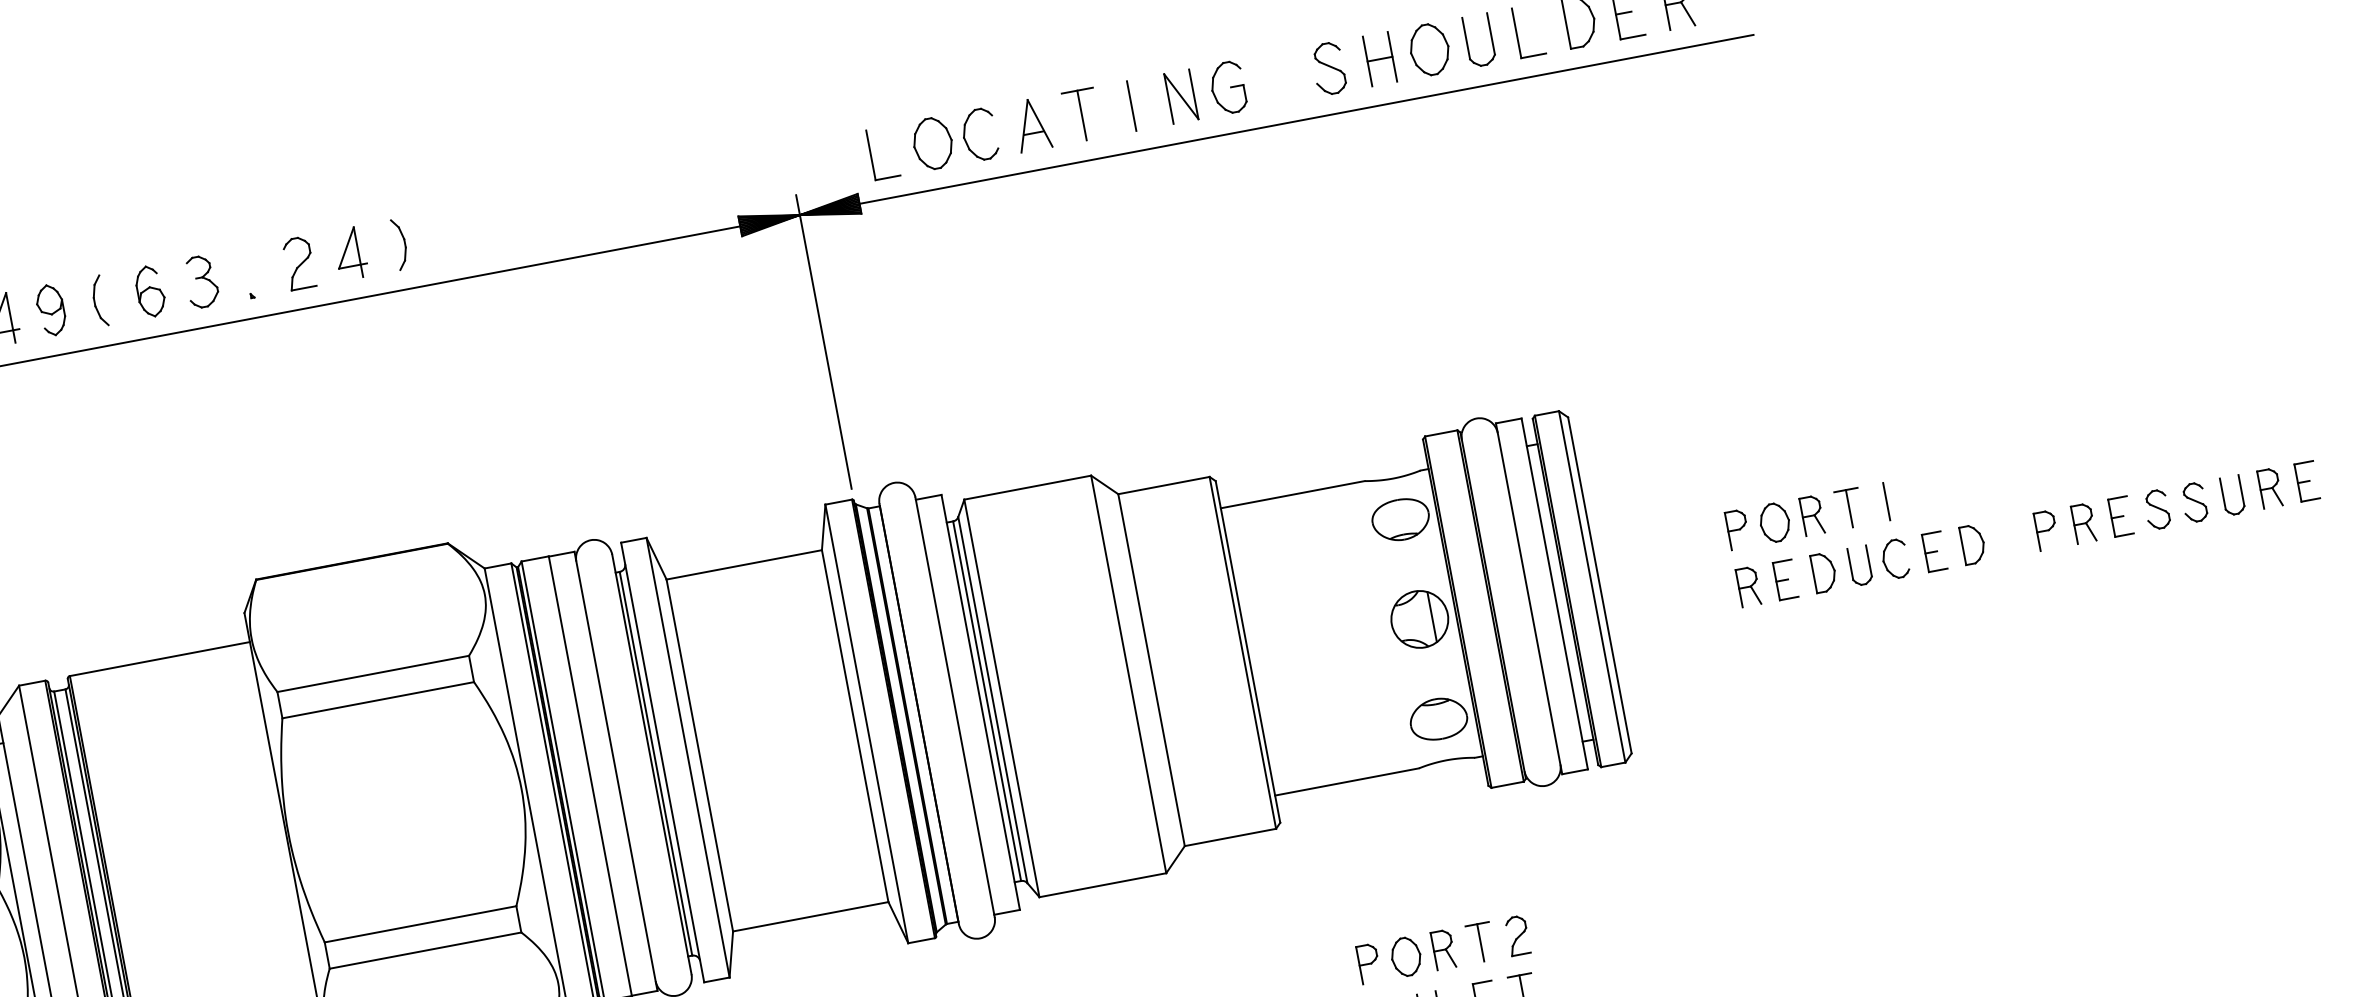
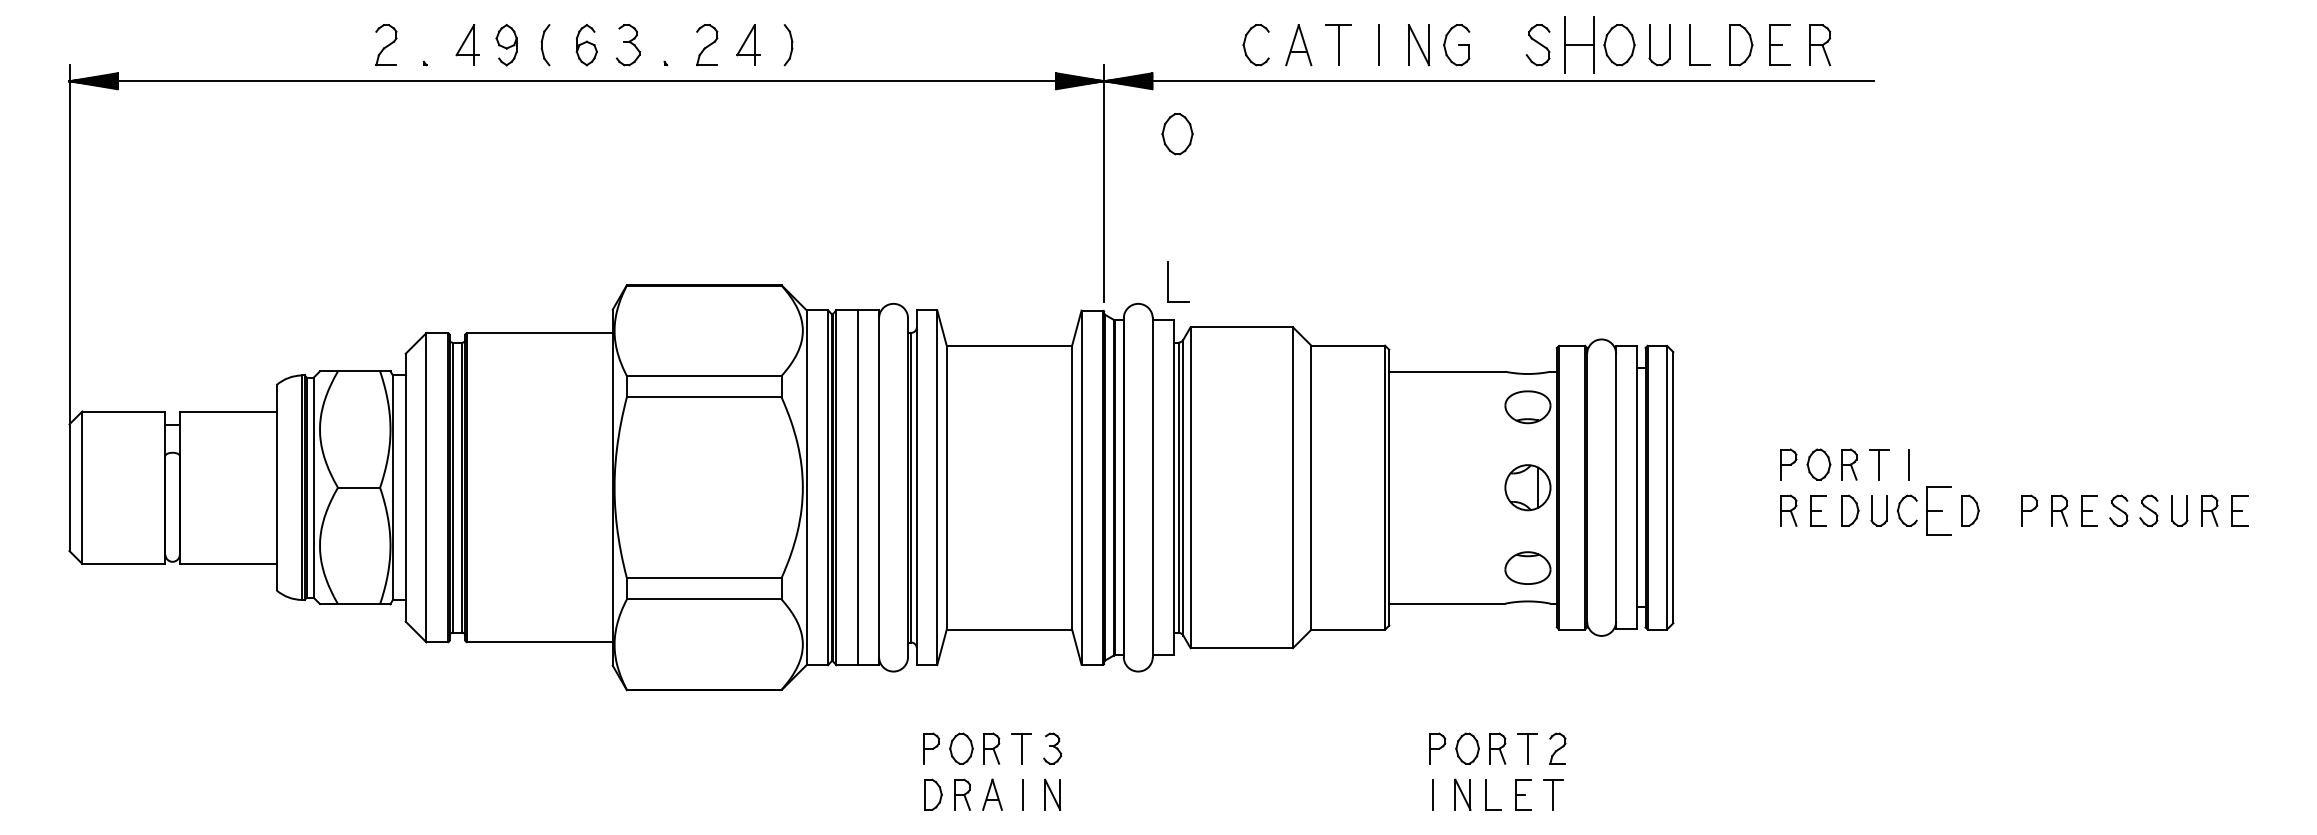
part: (1379, 58) -> (1579, 44), size x1.4
part: (932, 144) -> (1177, 134), moved
part: (870, 154) -> (1168, 281), moved
part: (1934, 551) -> (1939, 510), size x1.6

